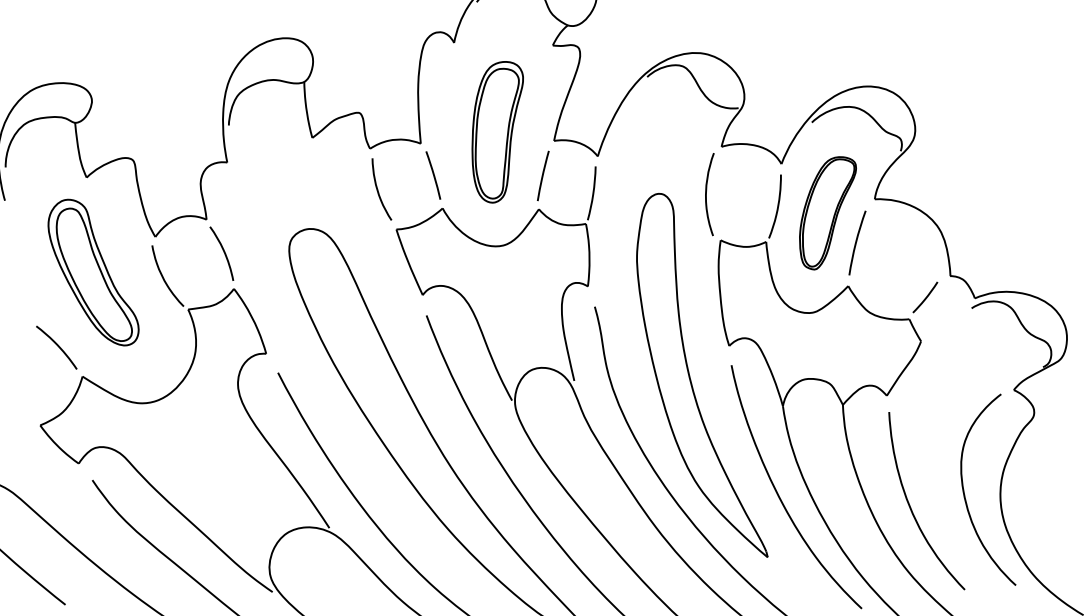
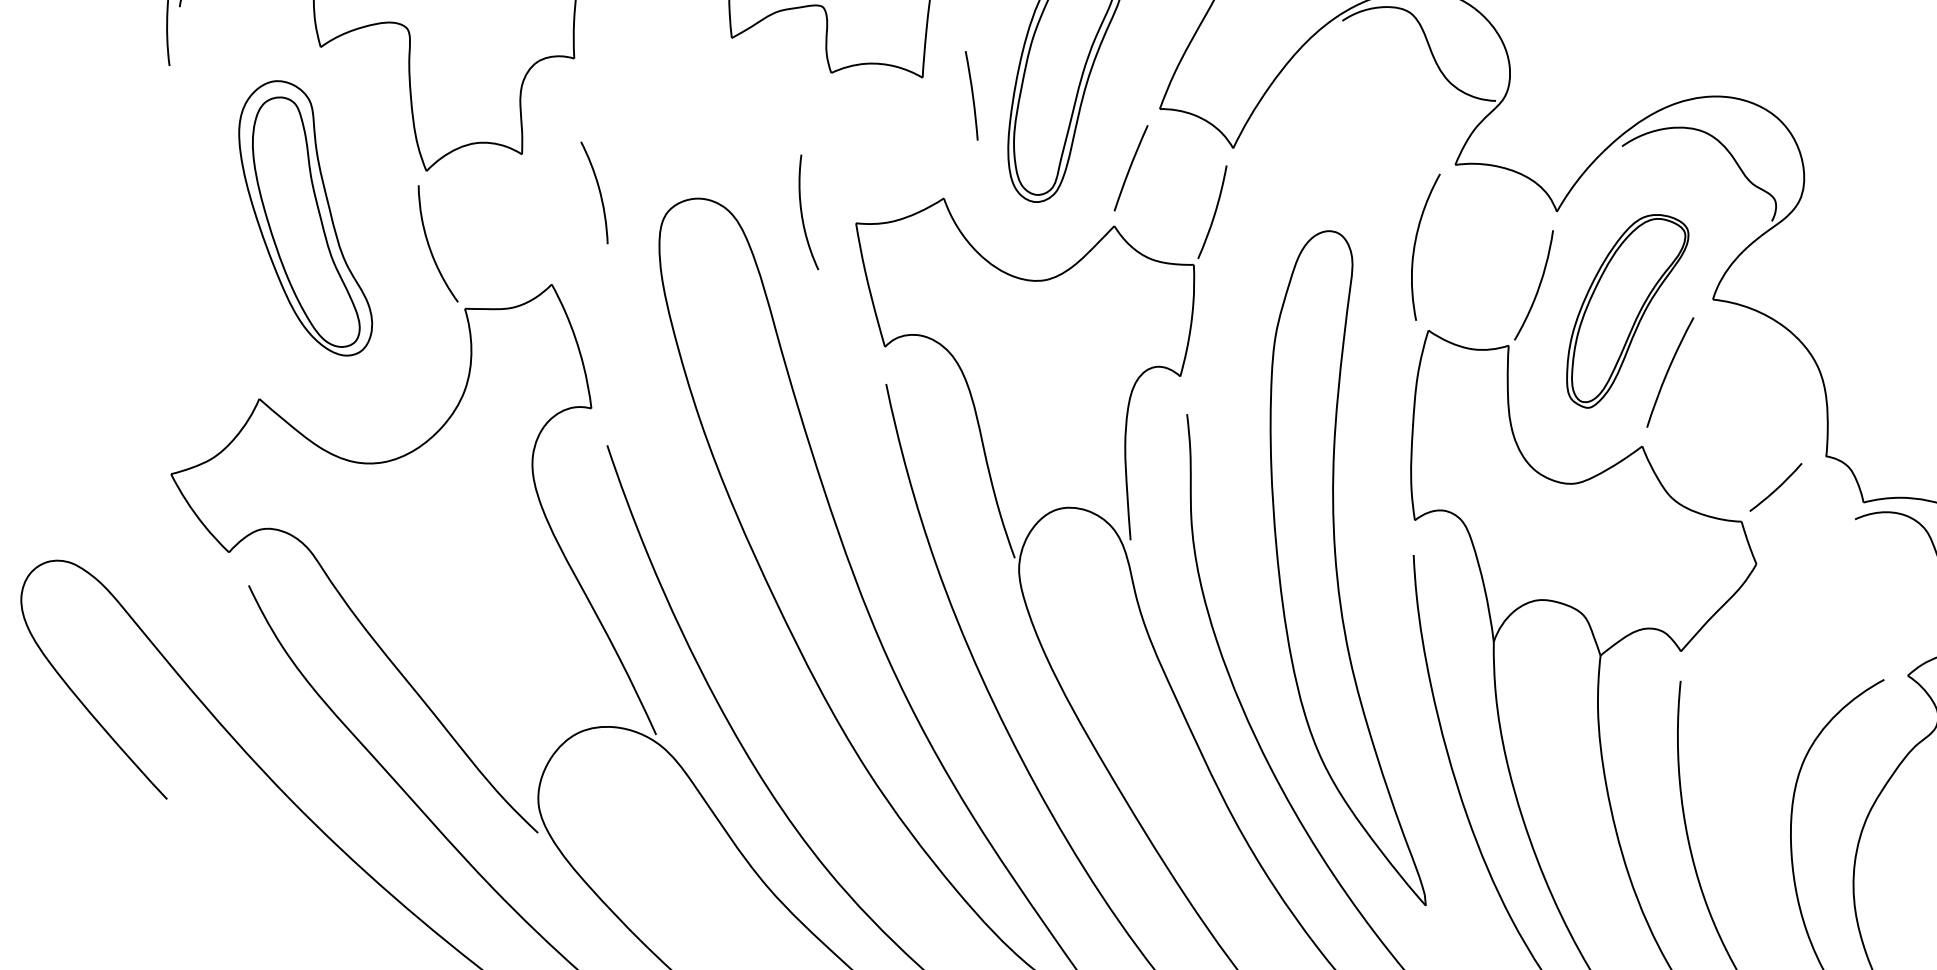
line: (433, 175) -> (971, 95), moved
curve: (378, 189) -> (803, 211), moved
curve: (223, 252) -> (597, 191), moved
curve: (57, 346) -> (223, 338), removed

